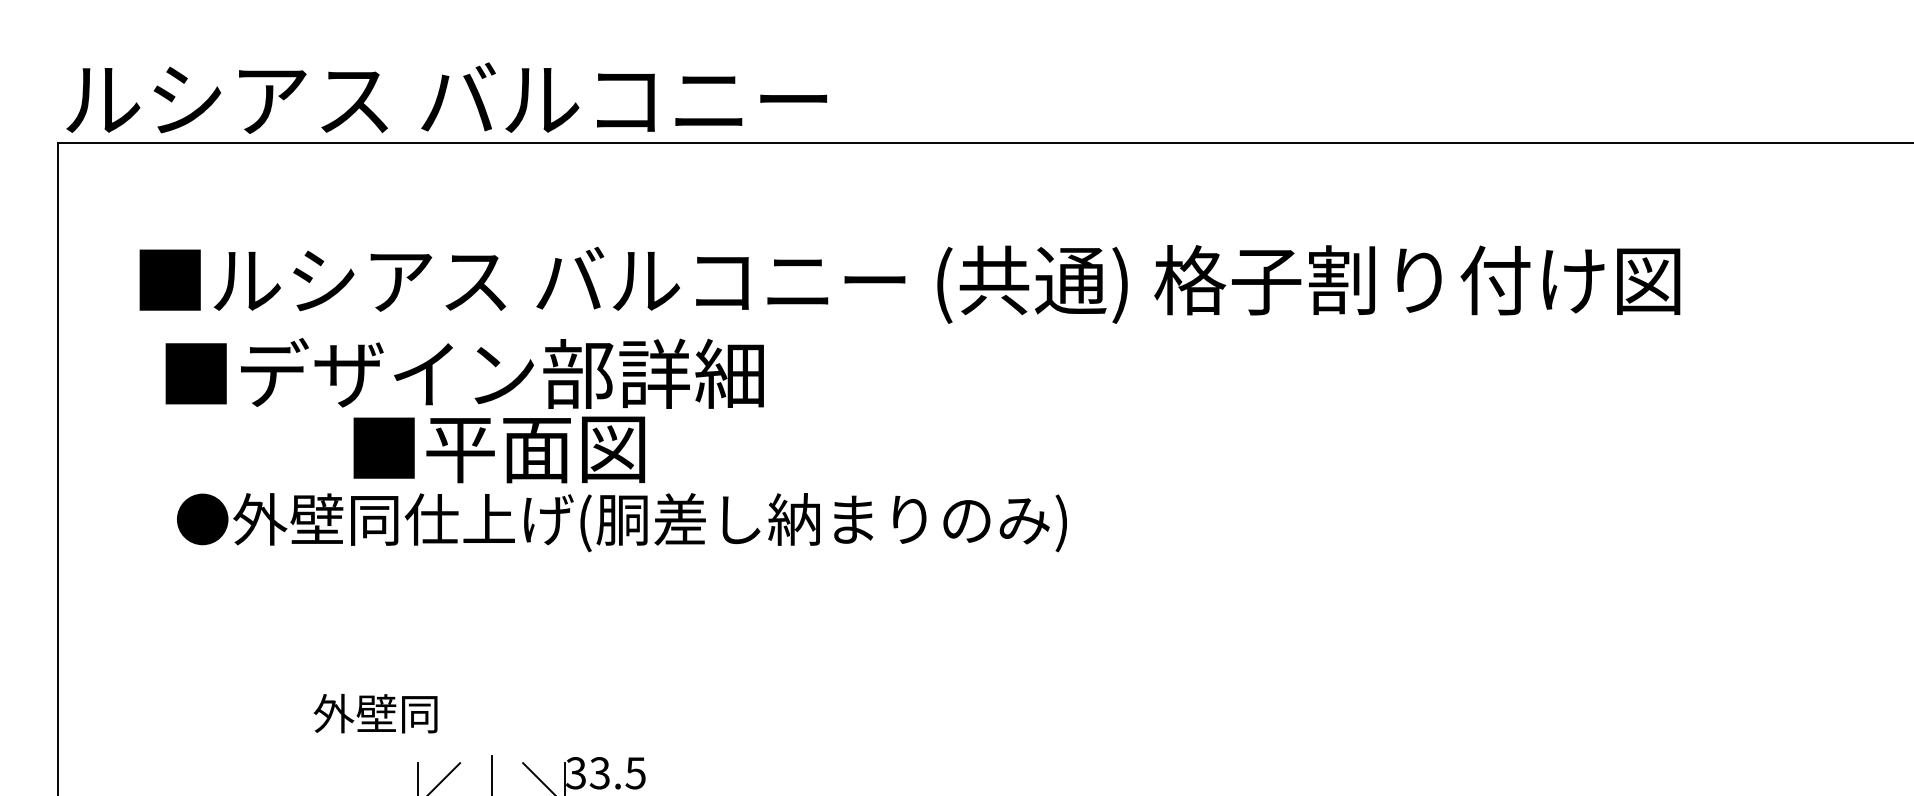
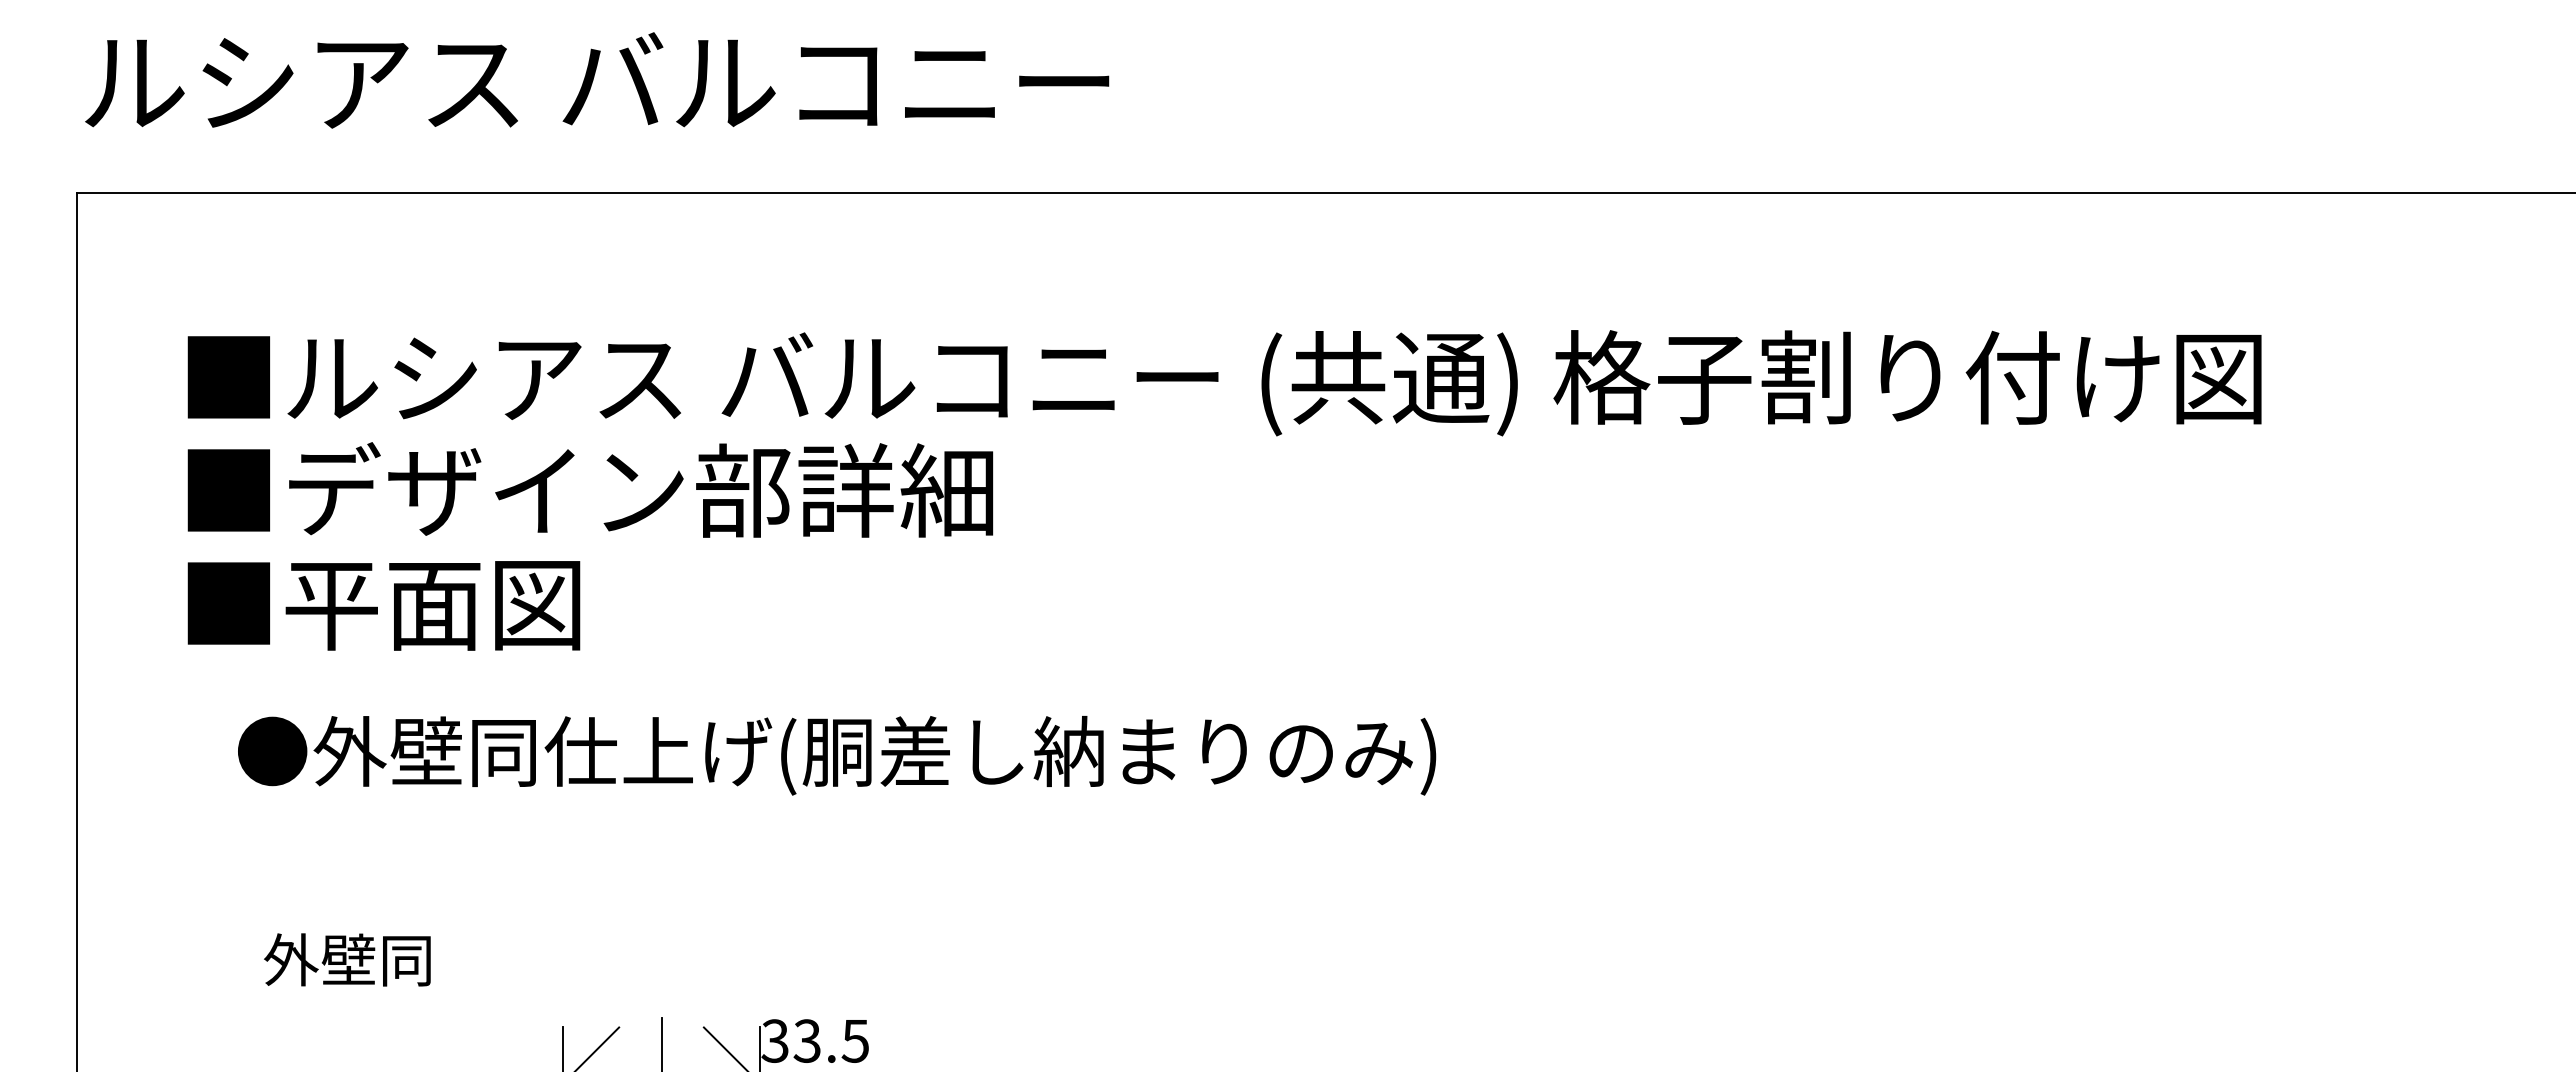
text: (446, 98) -> (597, 80), moved
text: (464, 373) -> (590, 489), moved
text: (499, 449) -> (383, 605), moved
text: (622, 522) -> (837, 755), moved
text: (375, 713) -> (347, 959), moved

